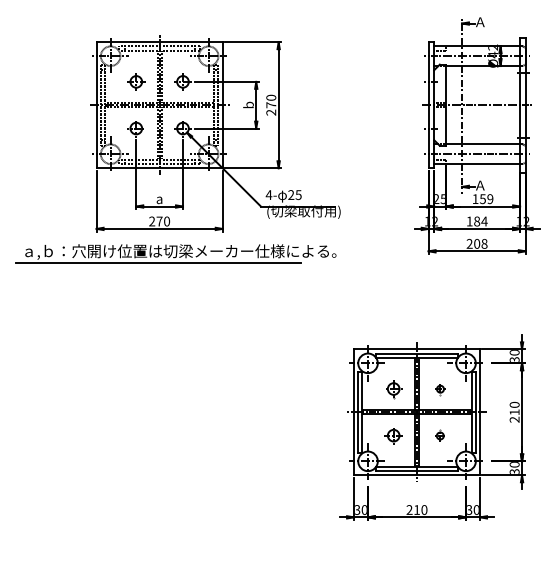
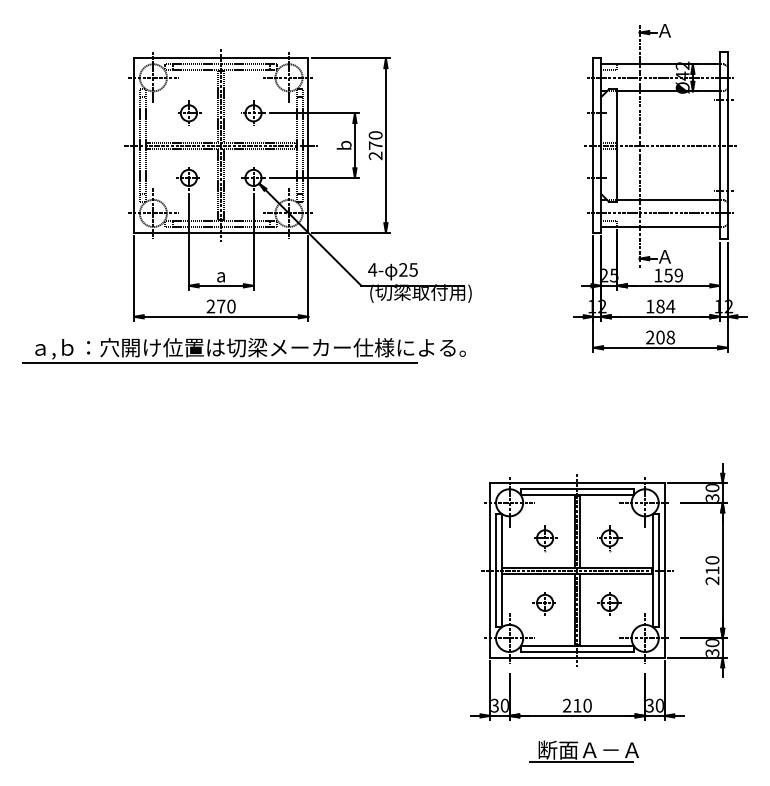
part: (440, 389) -> (609, 538), size x1.67
part: (440, 436) -> (609, 603), size x1.67
part: (421, 543) -> (583, 751), added

